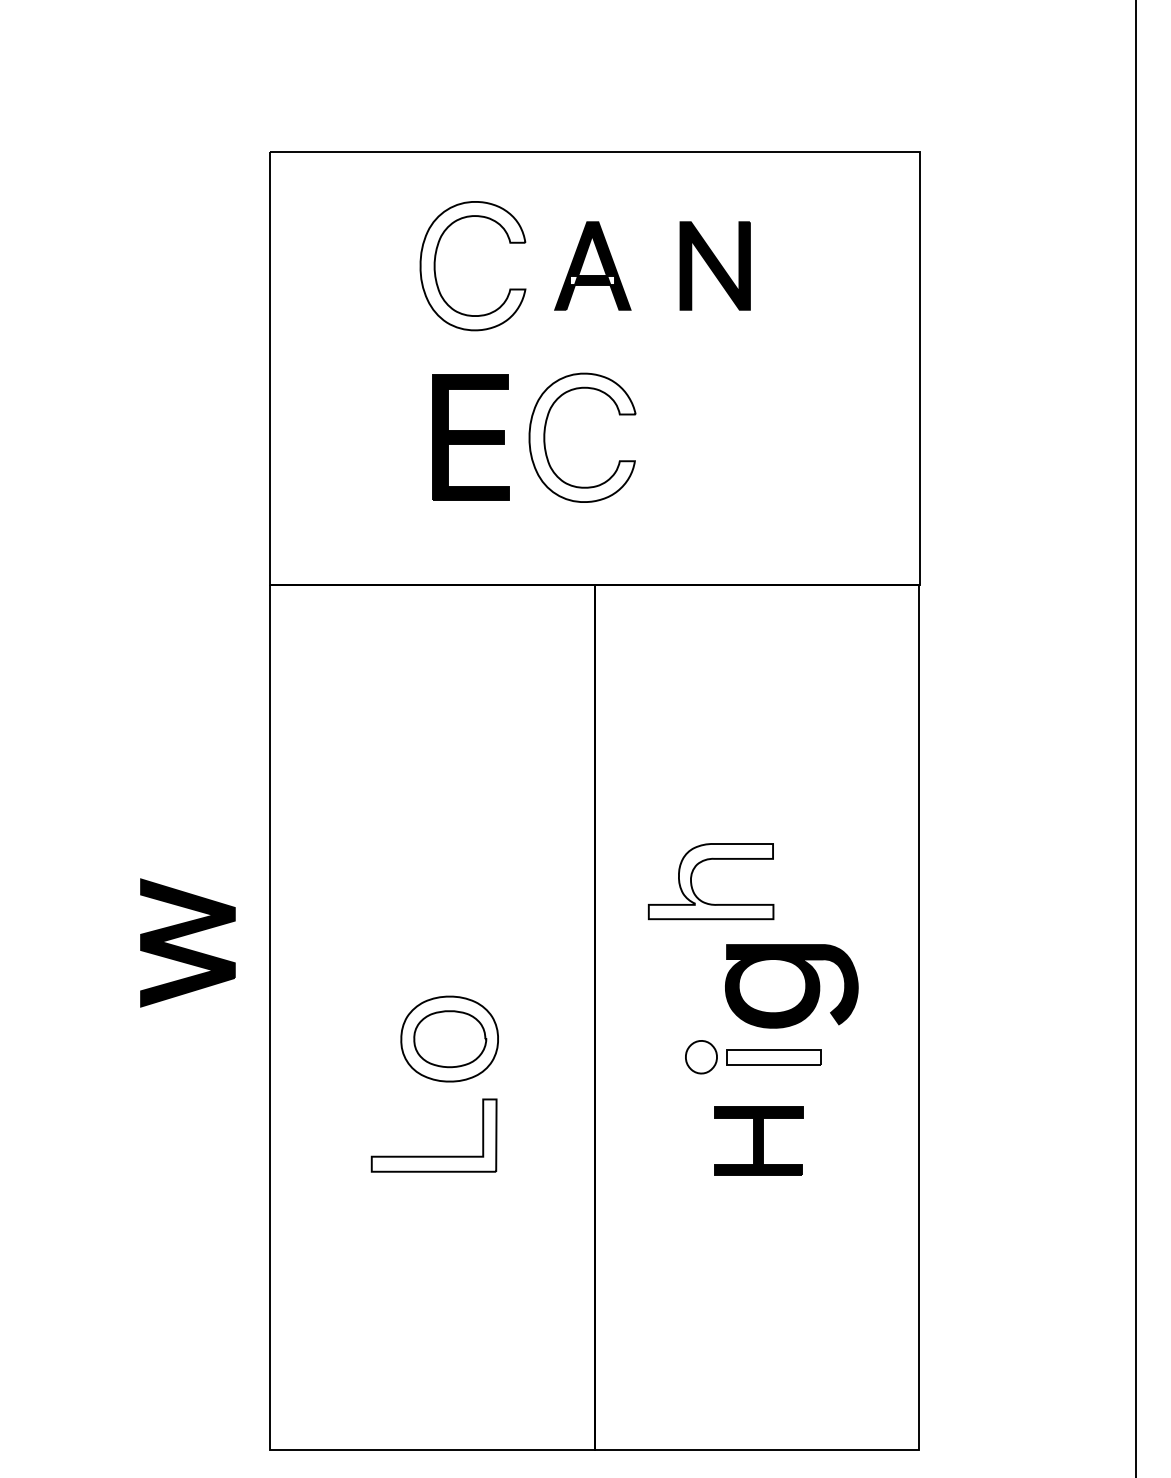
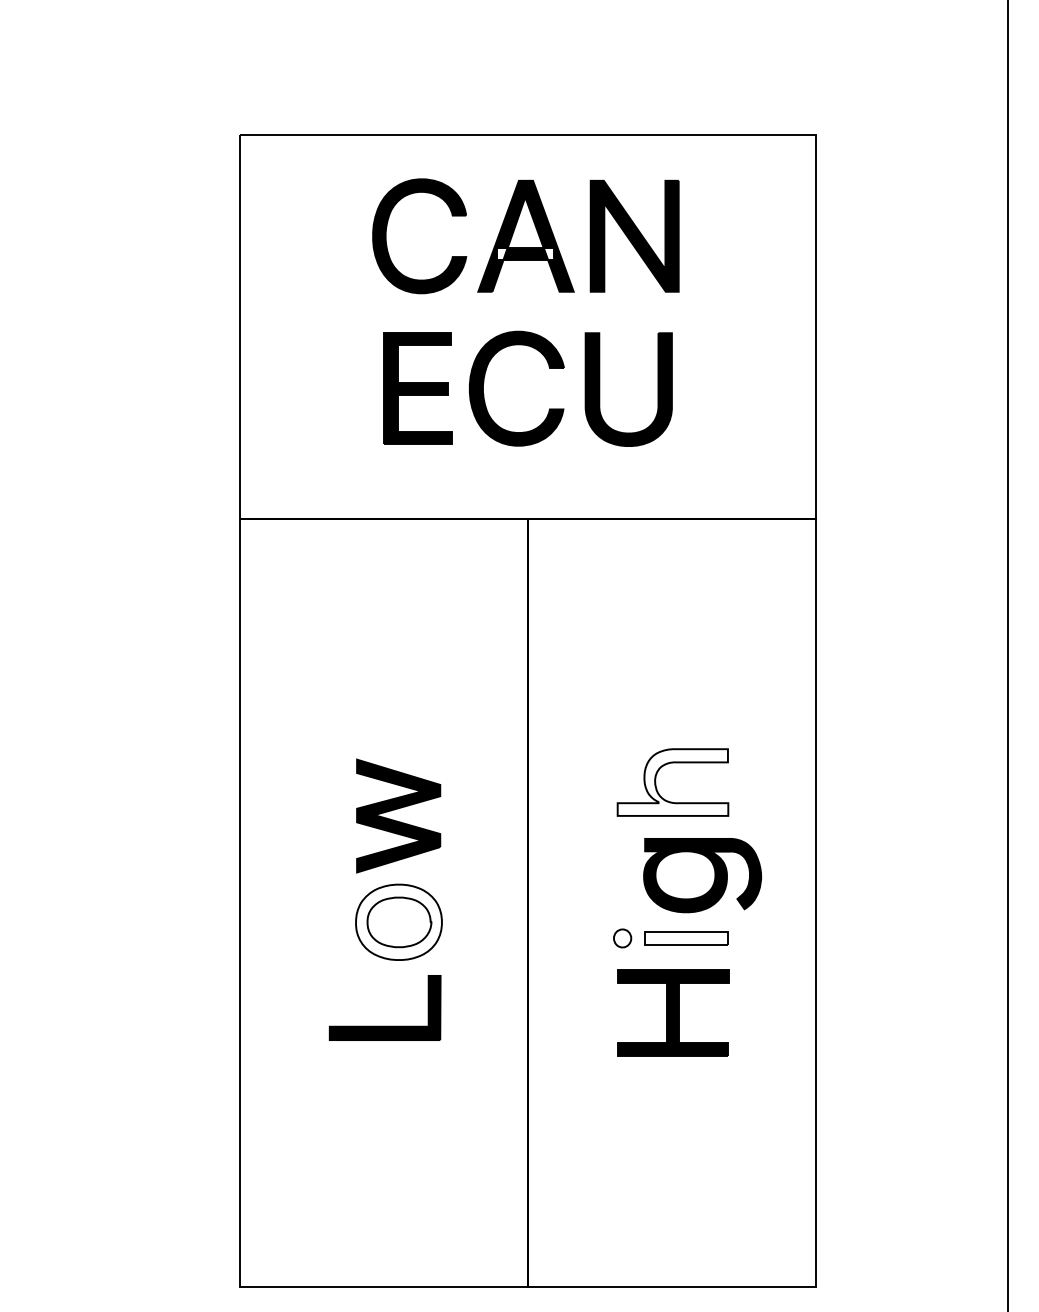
part: (592, 265) -> (525, 235), size x1.43
part: (715, 265) -> (634, 235), size x1.43
fill: (472, 266) -> (419, 236), added
fill: (582, 437) -> (516, 388), added
part: (676, 438) -> (600, 389), added
part: (692, 881) -> (656, 782), moved
part: (187, 942) -> (398, 815), moved
part: (701, 1057) -> (622, 938), size x0.62
fill: (433, 1135) -> (384, 1007), added
part: (759, 1140) -> (673, 1012), size x1.43

